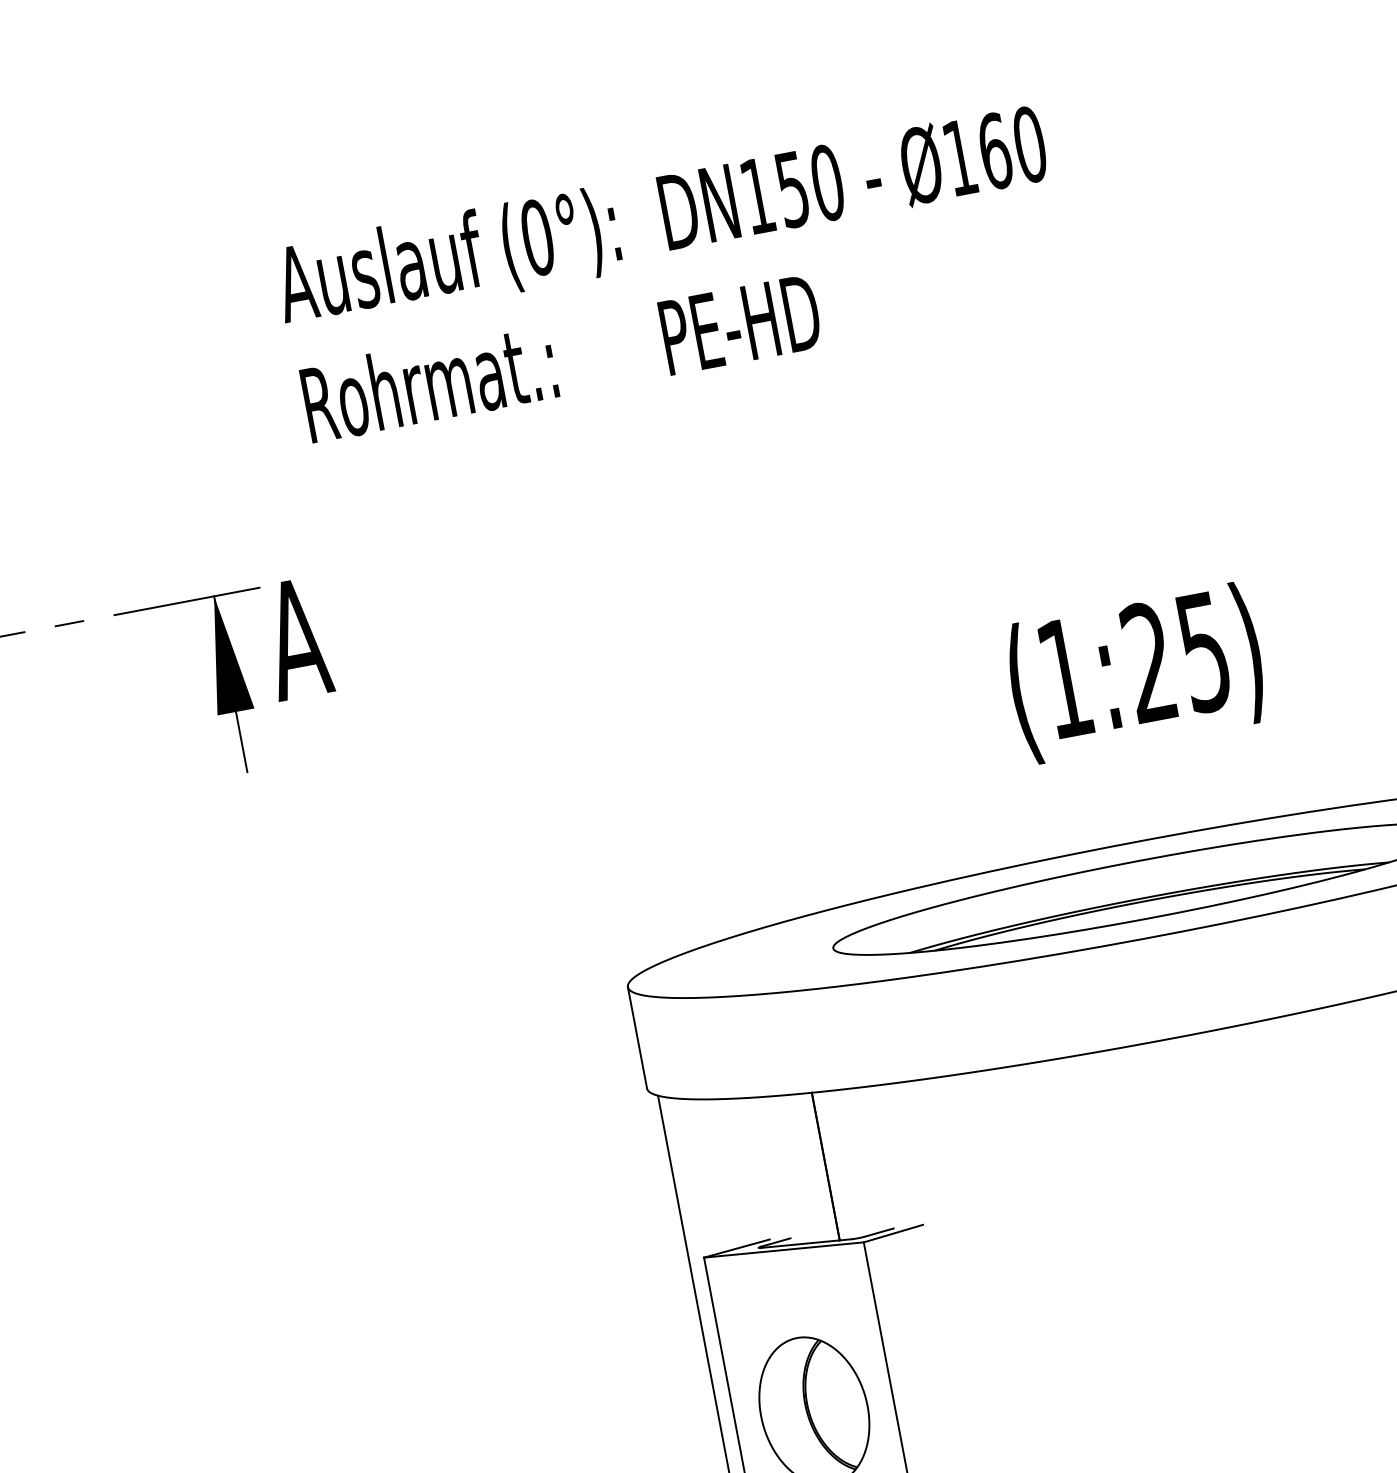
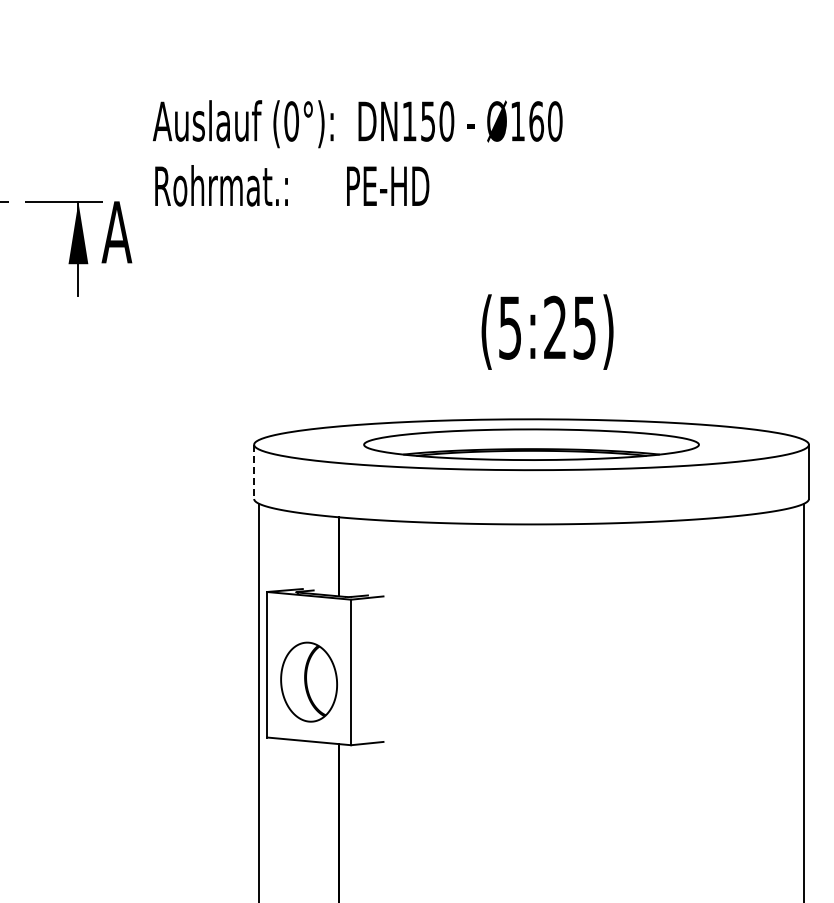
text: (671, 274) -> (357, 153), moved
text: (1063, 678) -> (509, 327), (1:25) -> (5:25)
line: (638, 1038) -> (254, 472), solid -> dashed

